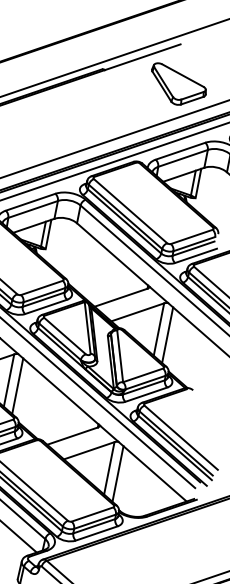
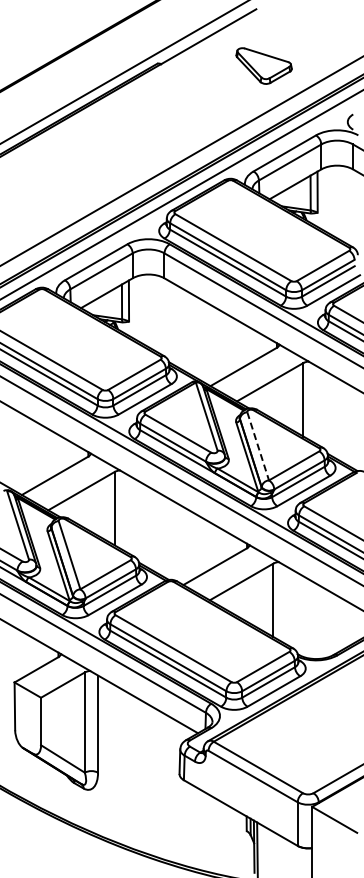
part: (177, 85) -> (263, 65), size x0.7
line: (167, 335) -> (316, 405), removed
line: (120, 356) -> (258, 446), solid -> dashed
line: (17, 386) -> (127, 514), removed
line: (117, 473) -> (286, 605), removed

